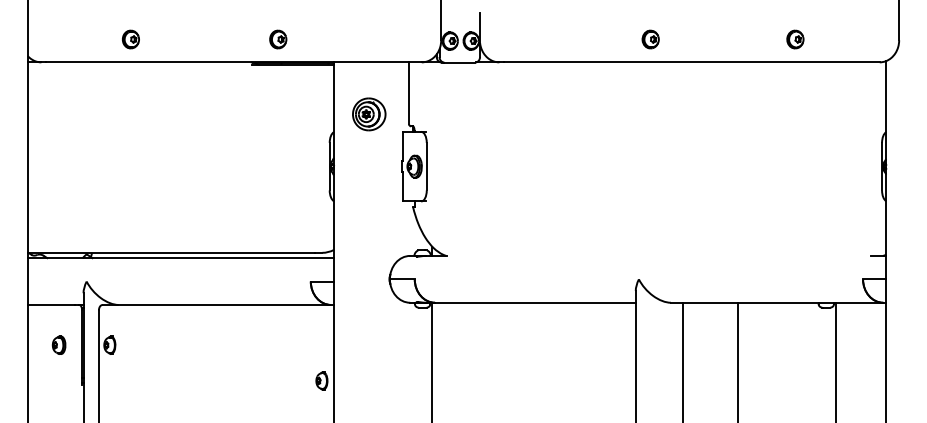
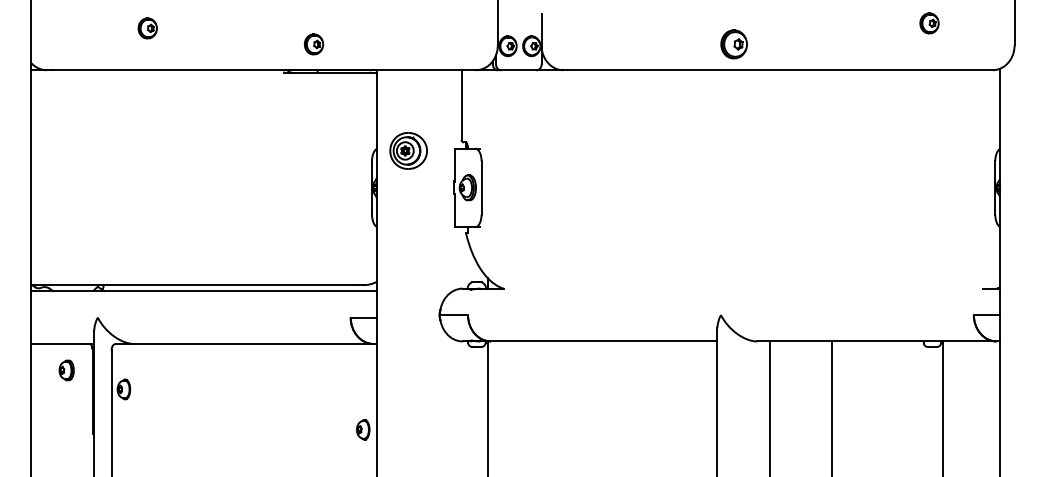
part: (130, 39) -> (147, 28), moved
part: (650, 39) -> (734, 44), size x1.4
part: (795, 39) -> (929, 23), moved
part: (369, 114) -> (408, 150), moved
part: (58, 345) -> (66, 370), moved

